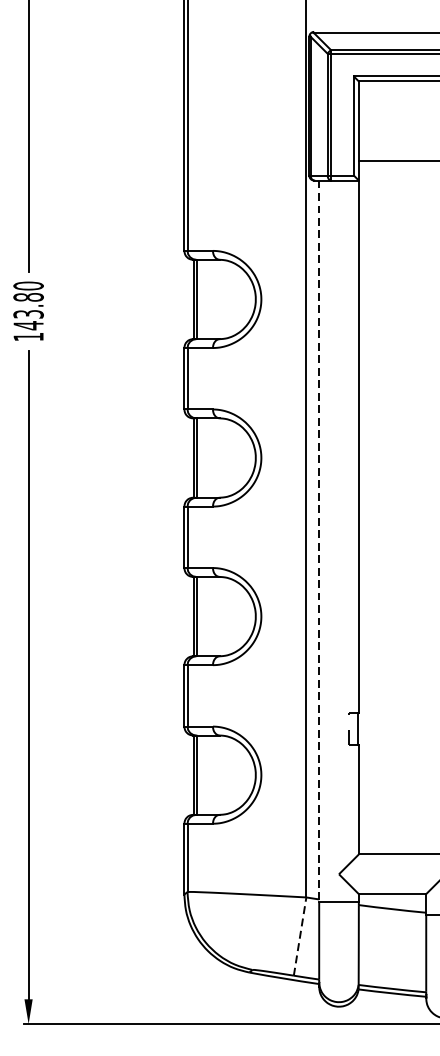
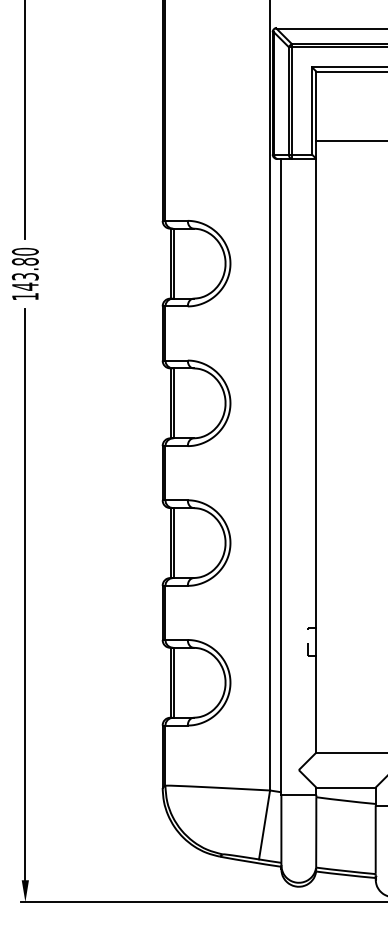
line: (319, 541) -> (281, 476), dashed -> solid
line: (300, 936) -> (264, 824), dashed -> solid

